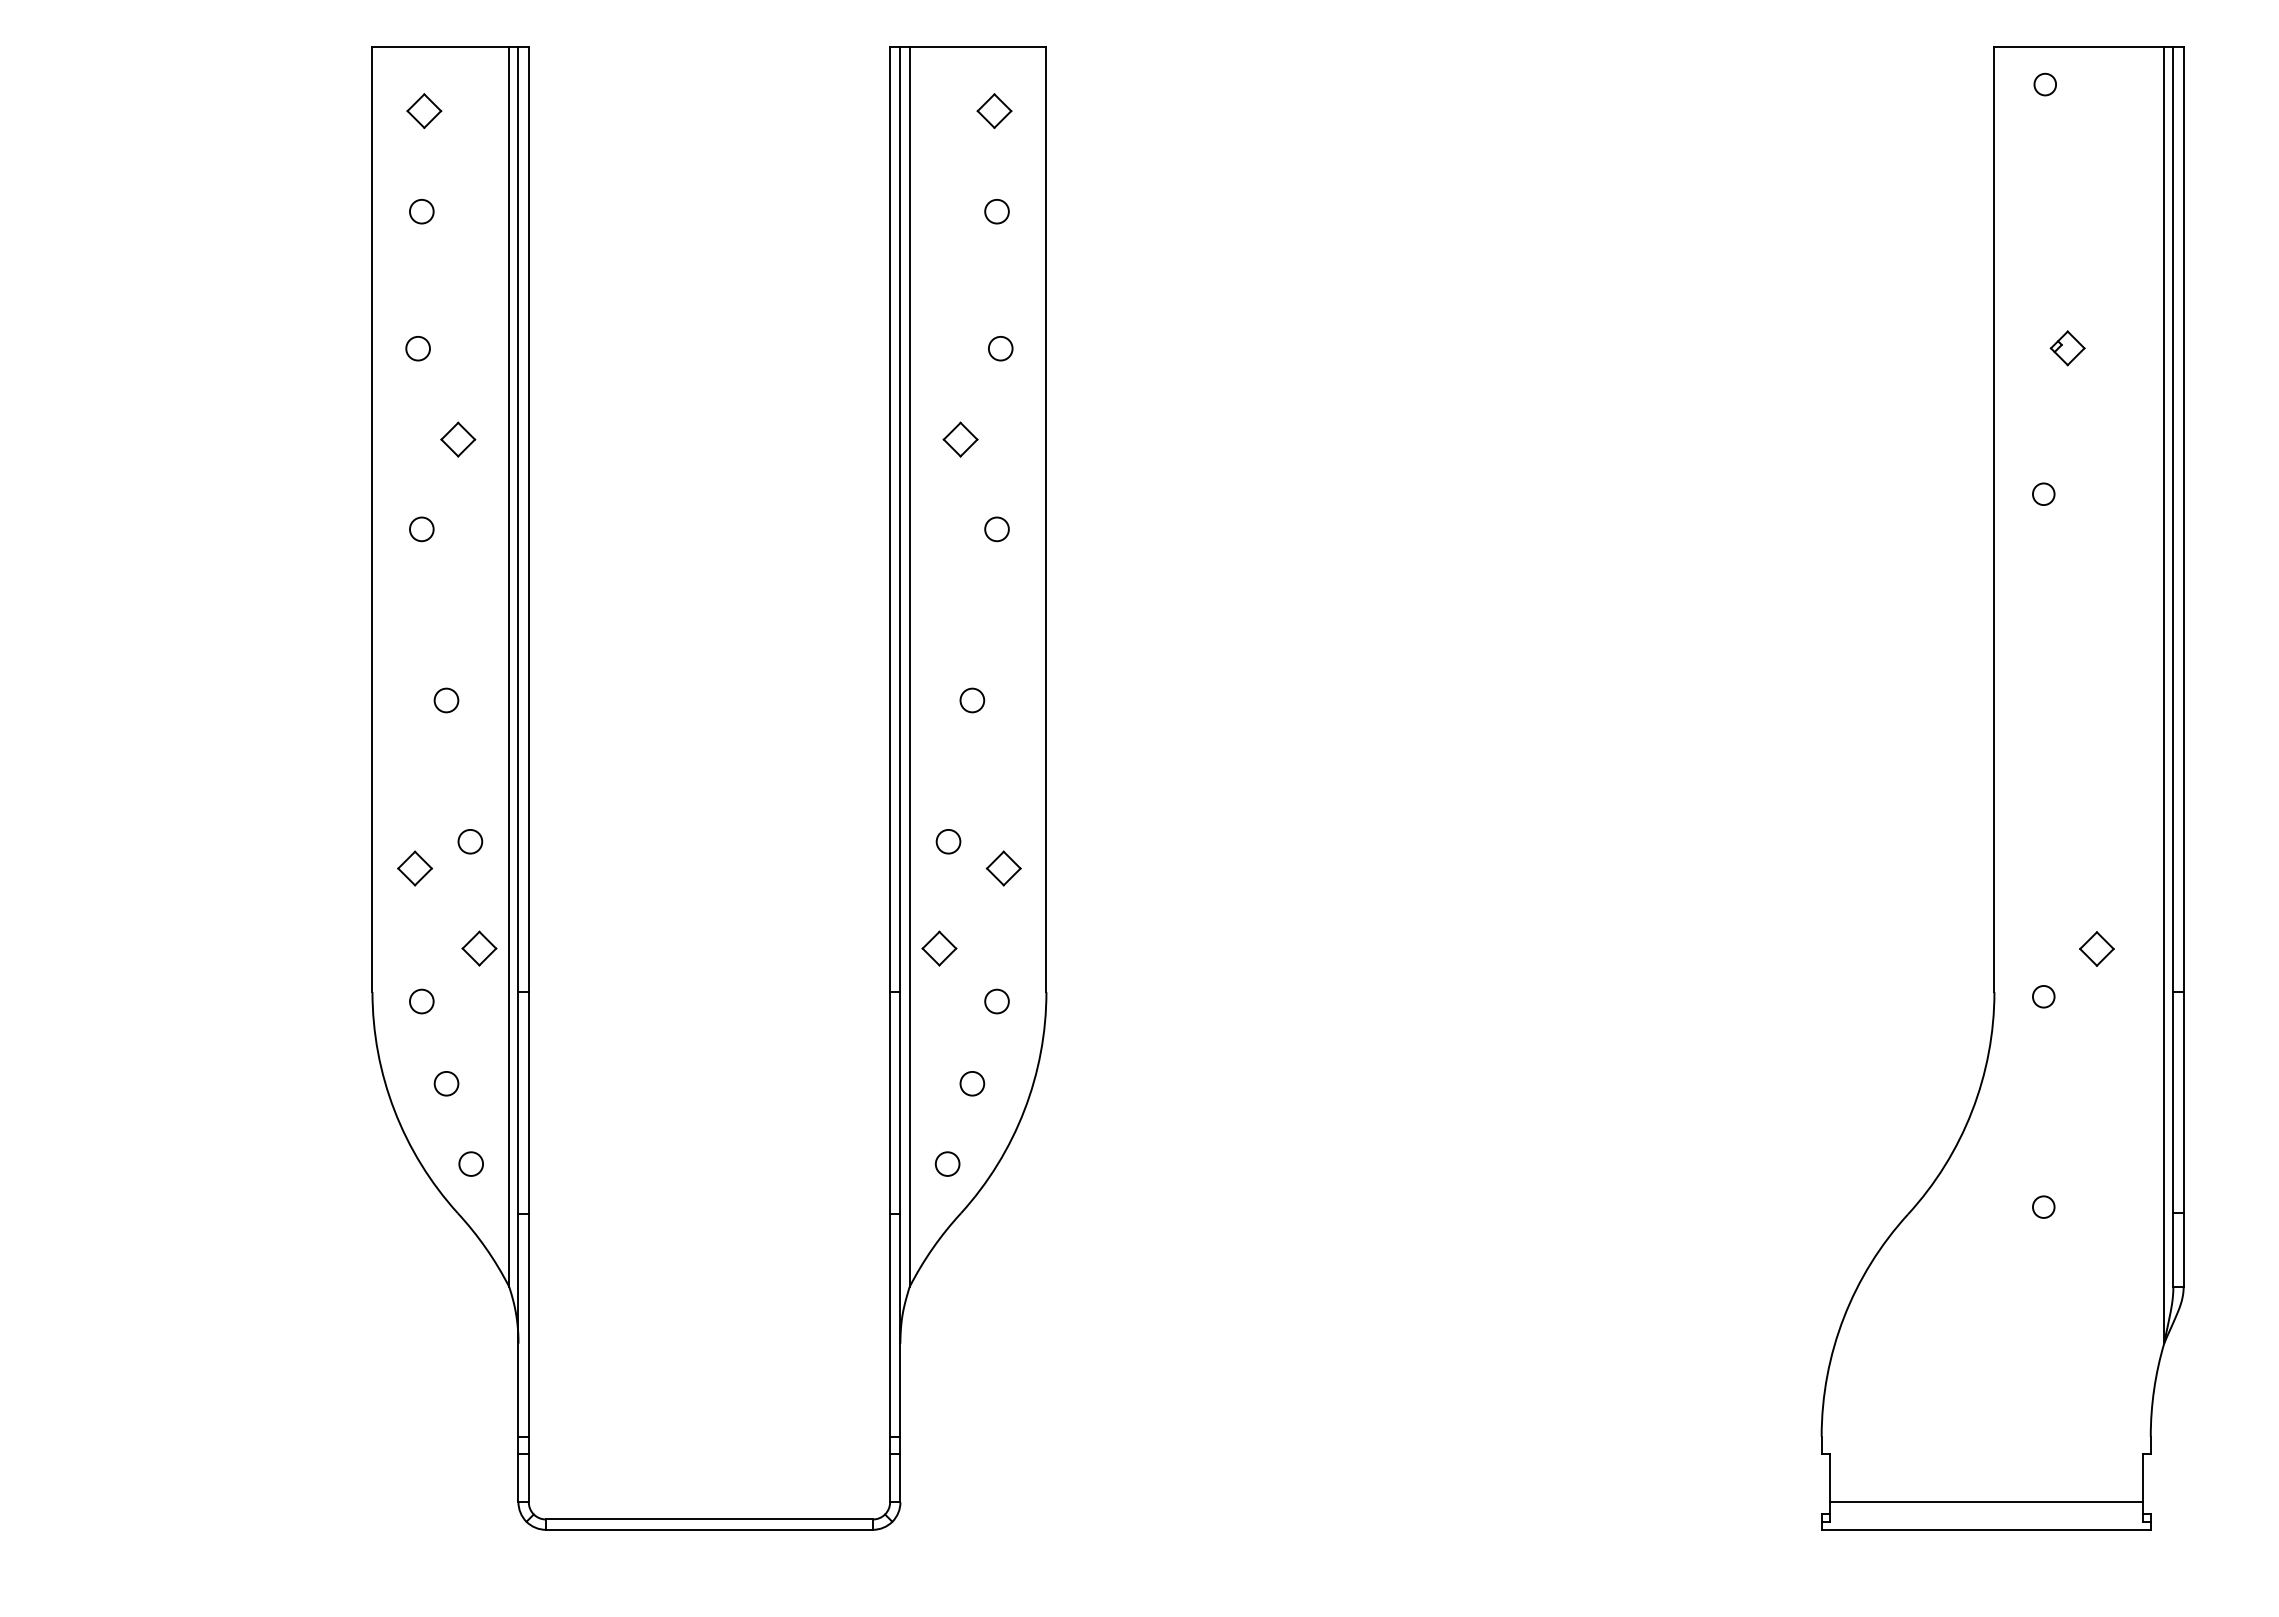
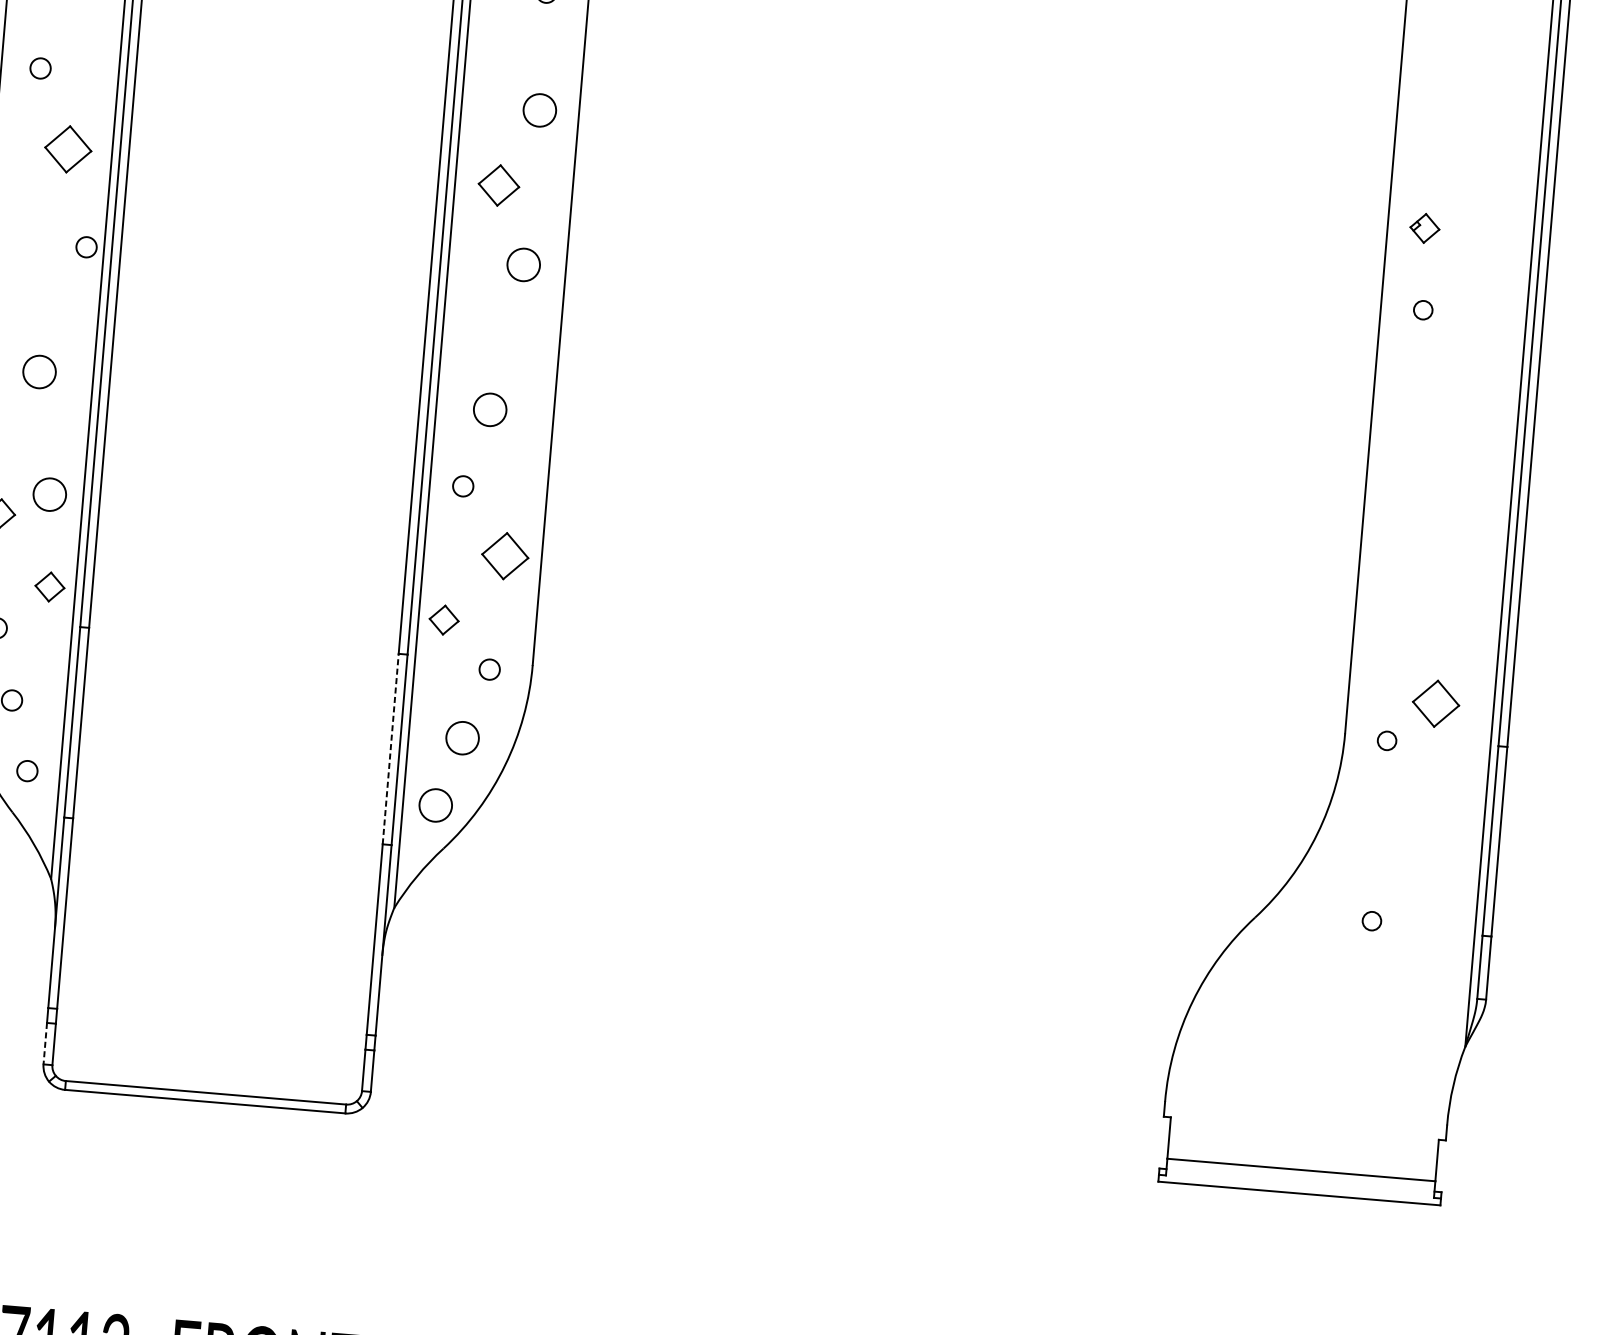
circle: (1000, 348) -> (539, 110), size x1.6
part: (2067, 348) -> (1424, 228), moved
part: (458, 439) -> (68, 149), size x1.6
part: (960, 439) -> (498, 185), size x1.4
circle: (421, 529) -> (86, 247), moved
circle: (996, 529) -> (523, 265), size x1.6
circle: (446, 700) -> (39, 372), size x1.6
circle: (972, 700) -> (490, 409), size x1.6
circle: (470, 841) -> (50, 494), size x1.6
circle: (948, 841) -> (463, 486), moved
part: (1003, 868) -> (504, 556), size x1.6
part: (2096, 948) -> (1435, 703), size x1.6
circle: (972, 1083) -> (462, 738), size x1.6
line: (890, 1102) -> (391, 748), solid -> dashed
circle: (947, 1163) -> (435, 804), size x1.6
line: (518, 1478) -> (45, 1043), solid -> dashed

